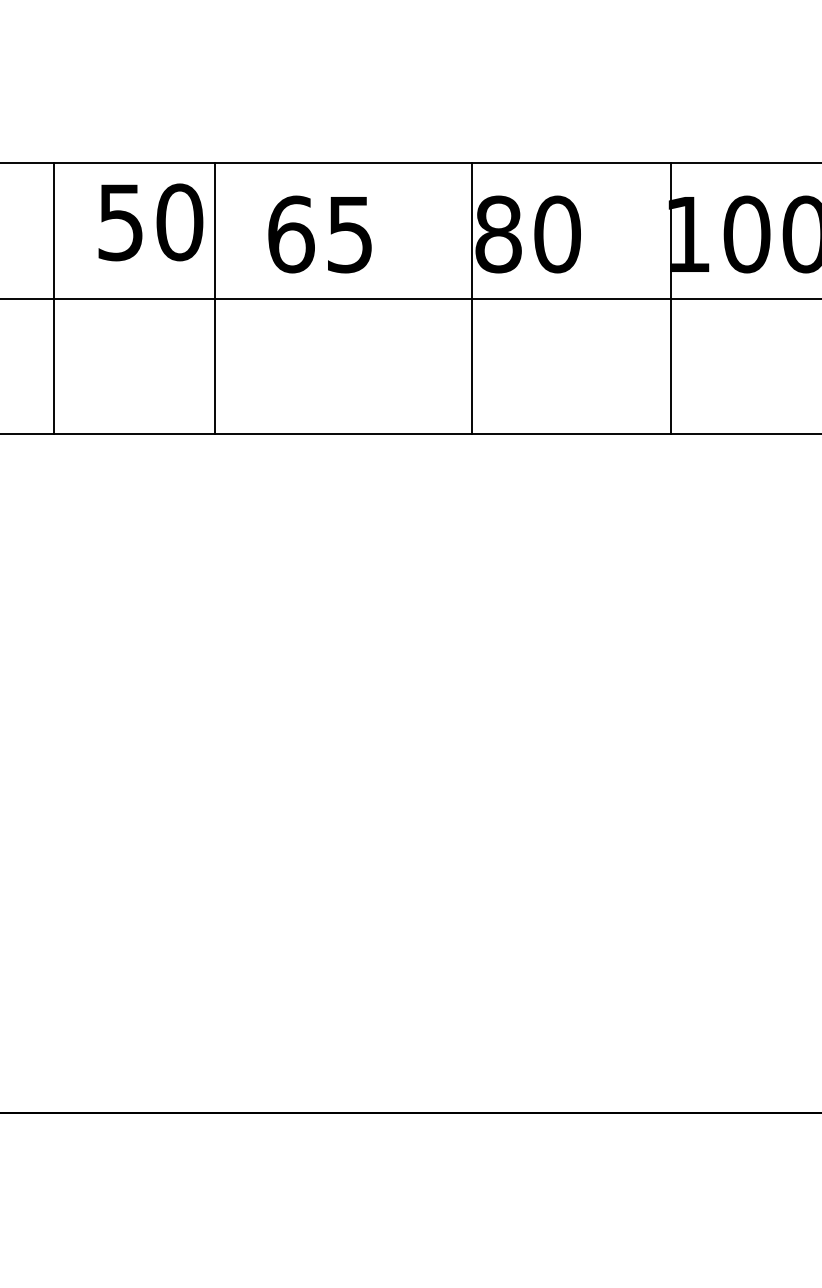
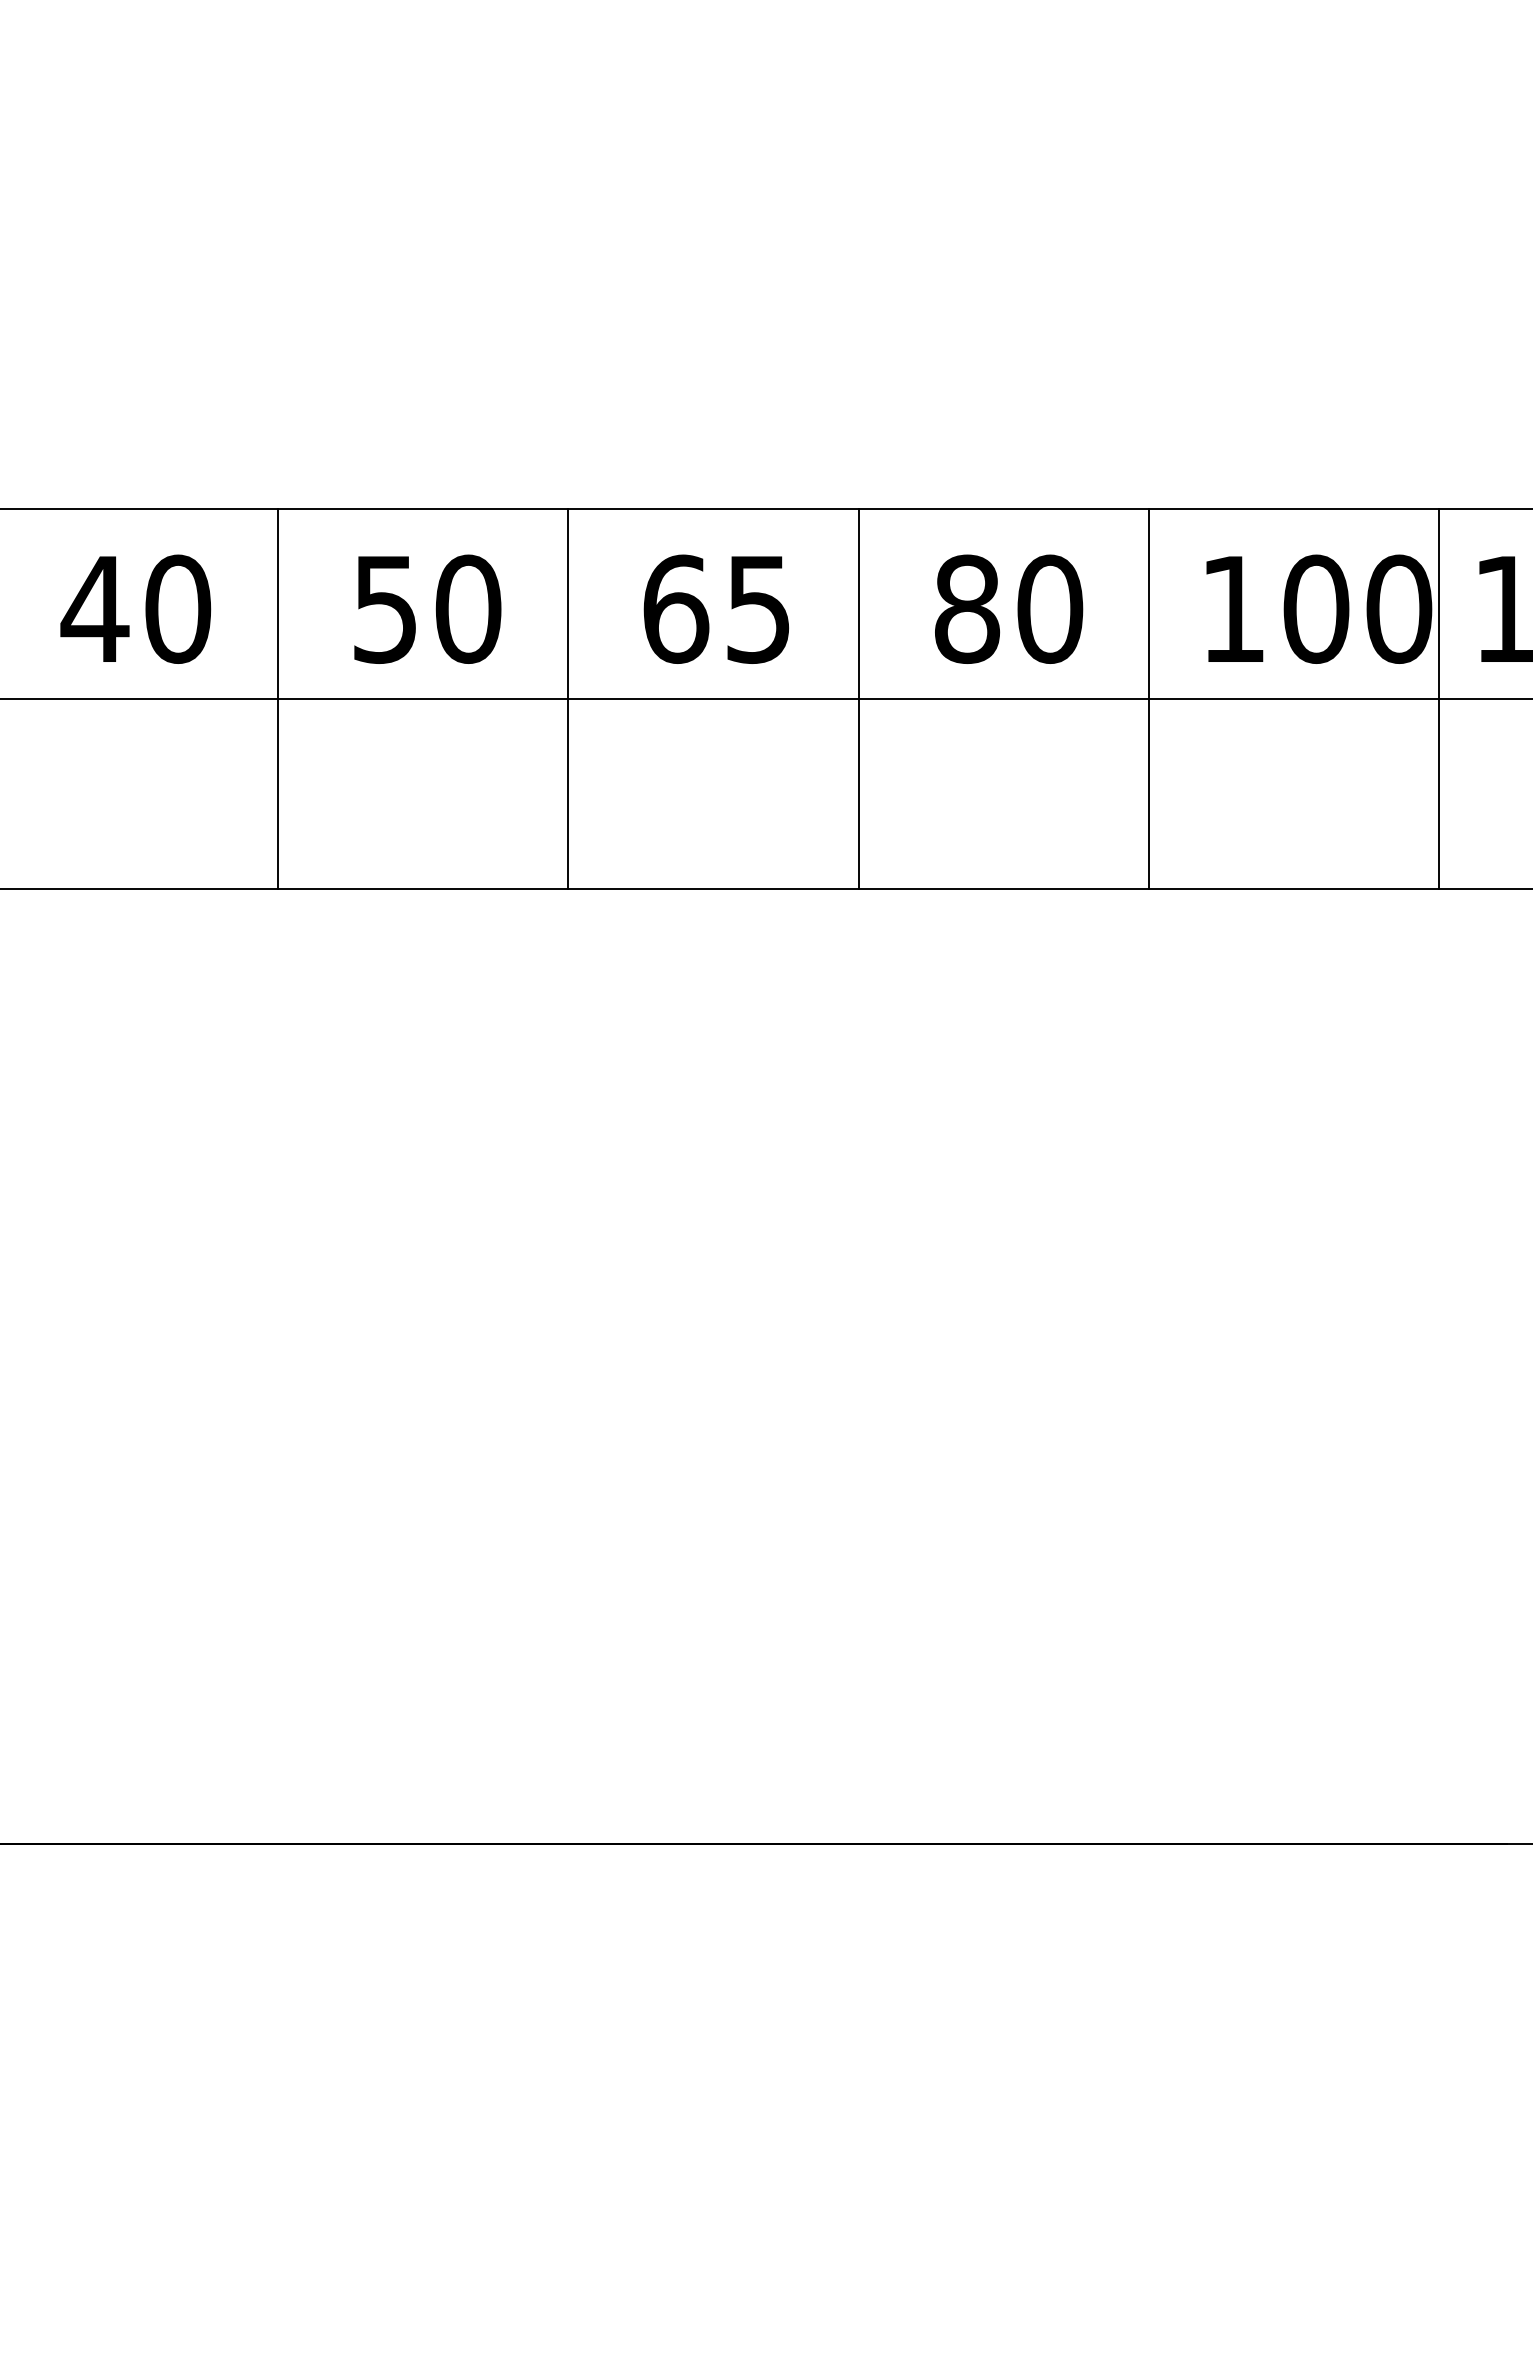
text: (150, 221) -> (427, 608), moved
line: (53, 298) -> (277, 699), moved
line: (471, 298) -> (858, 699), moved
line: (670, 298) -> (1148, 699), moved

